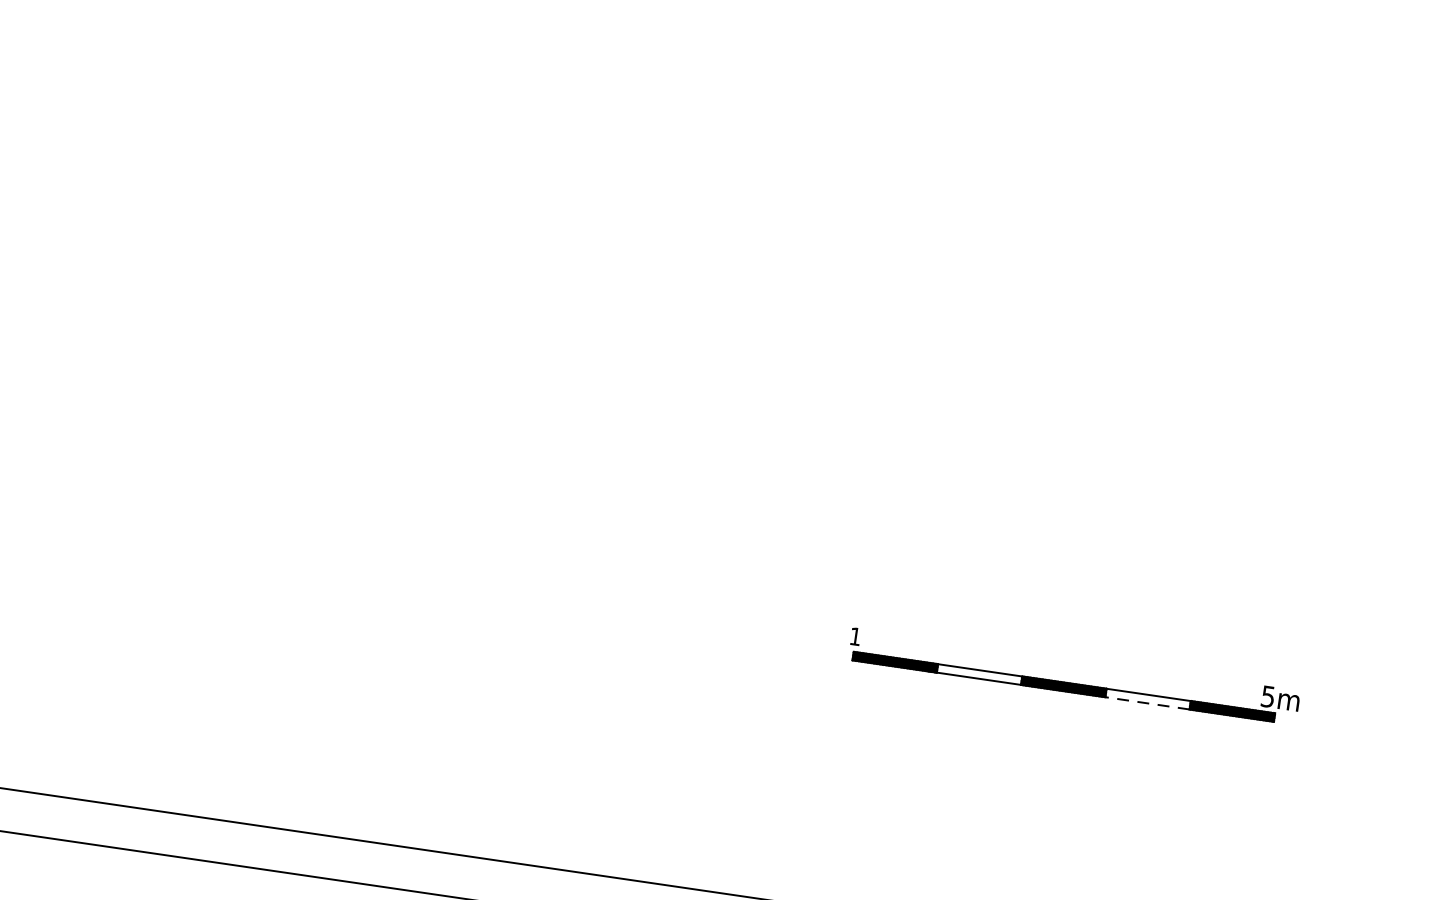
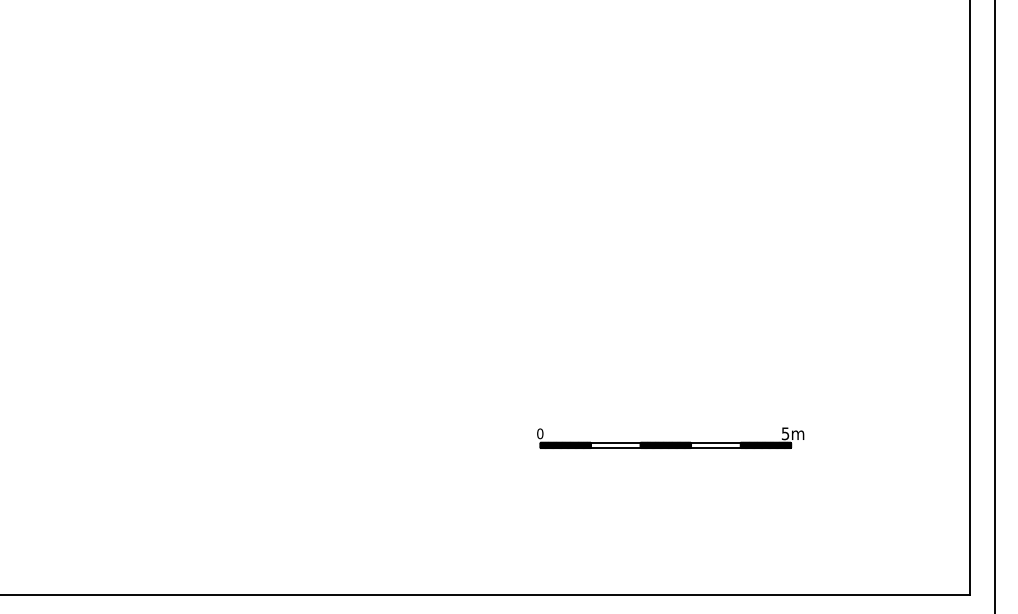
text: (856, 636) -> (540, 433), 1 -> 0
line: (1146, 702) -> (715, 447), dashed -> solid

